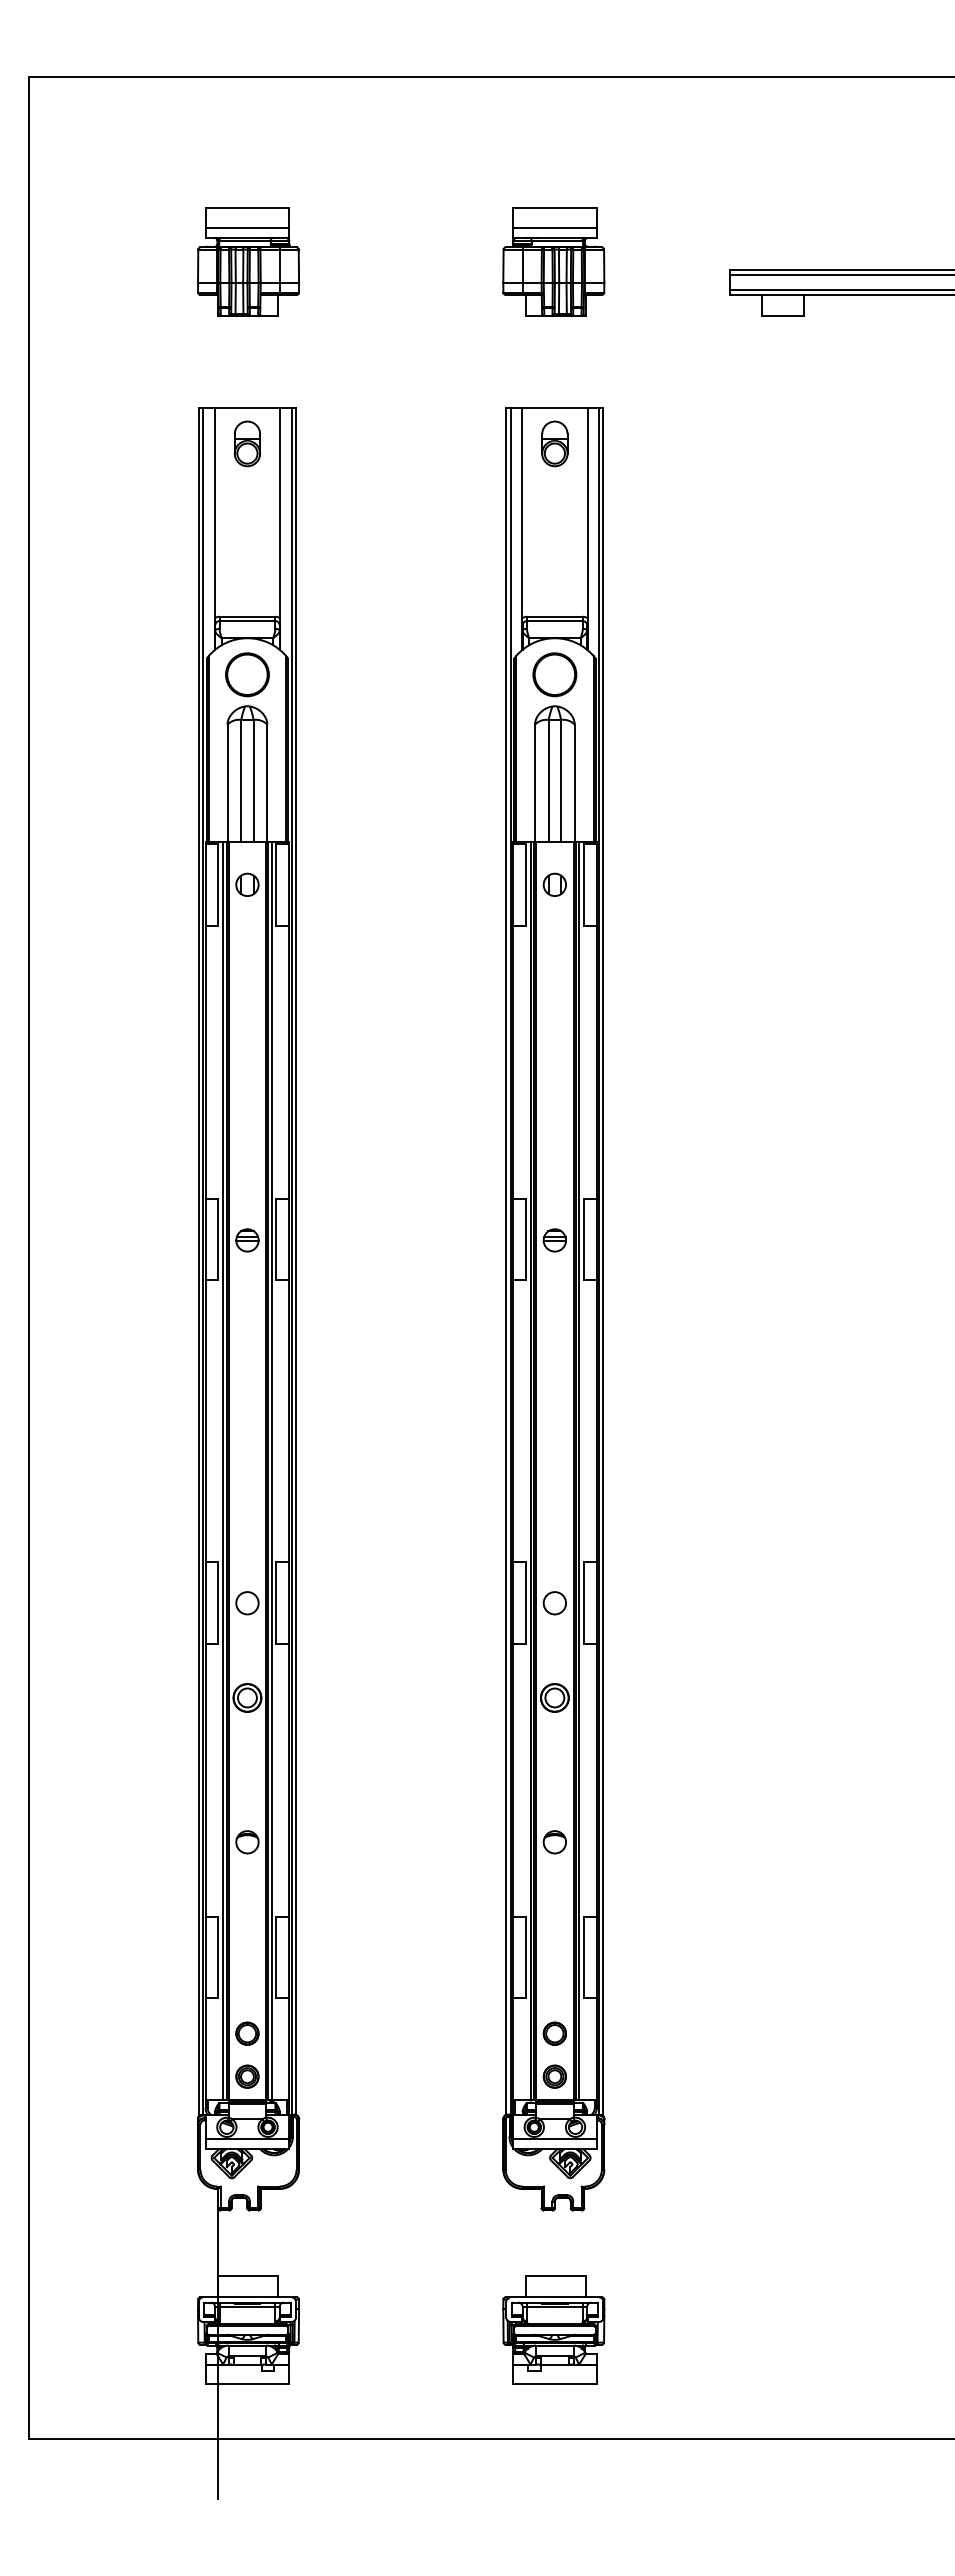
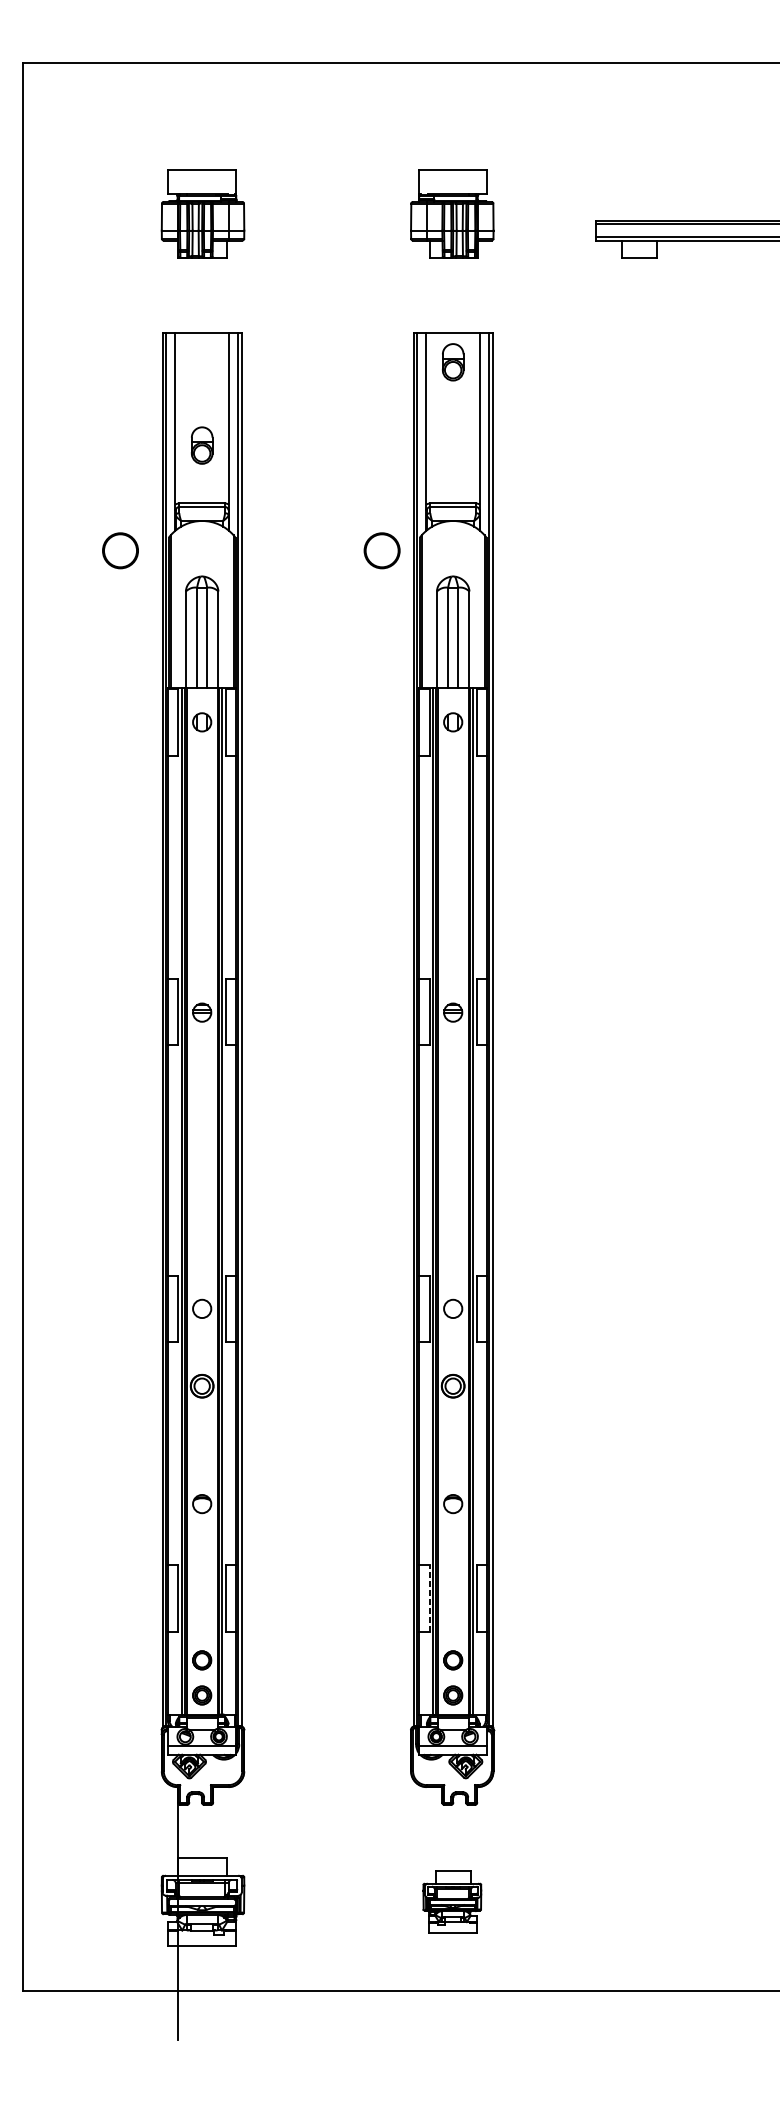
line: (247, 227) -> (202, 185), removed
line: (554, 227) -> (452, 185), removed
part: (246, 443) -> (201, 445), moved
part: (247, 674) -> (120, 550), moved
part: (554, 674) -> (381, 550), moved
line: (525, 1957) -> (429, 1598), solid -> dashed
part: (553, 2329) -> (452, 1901), size x0.7

